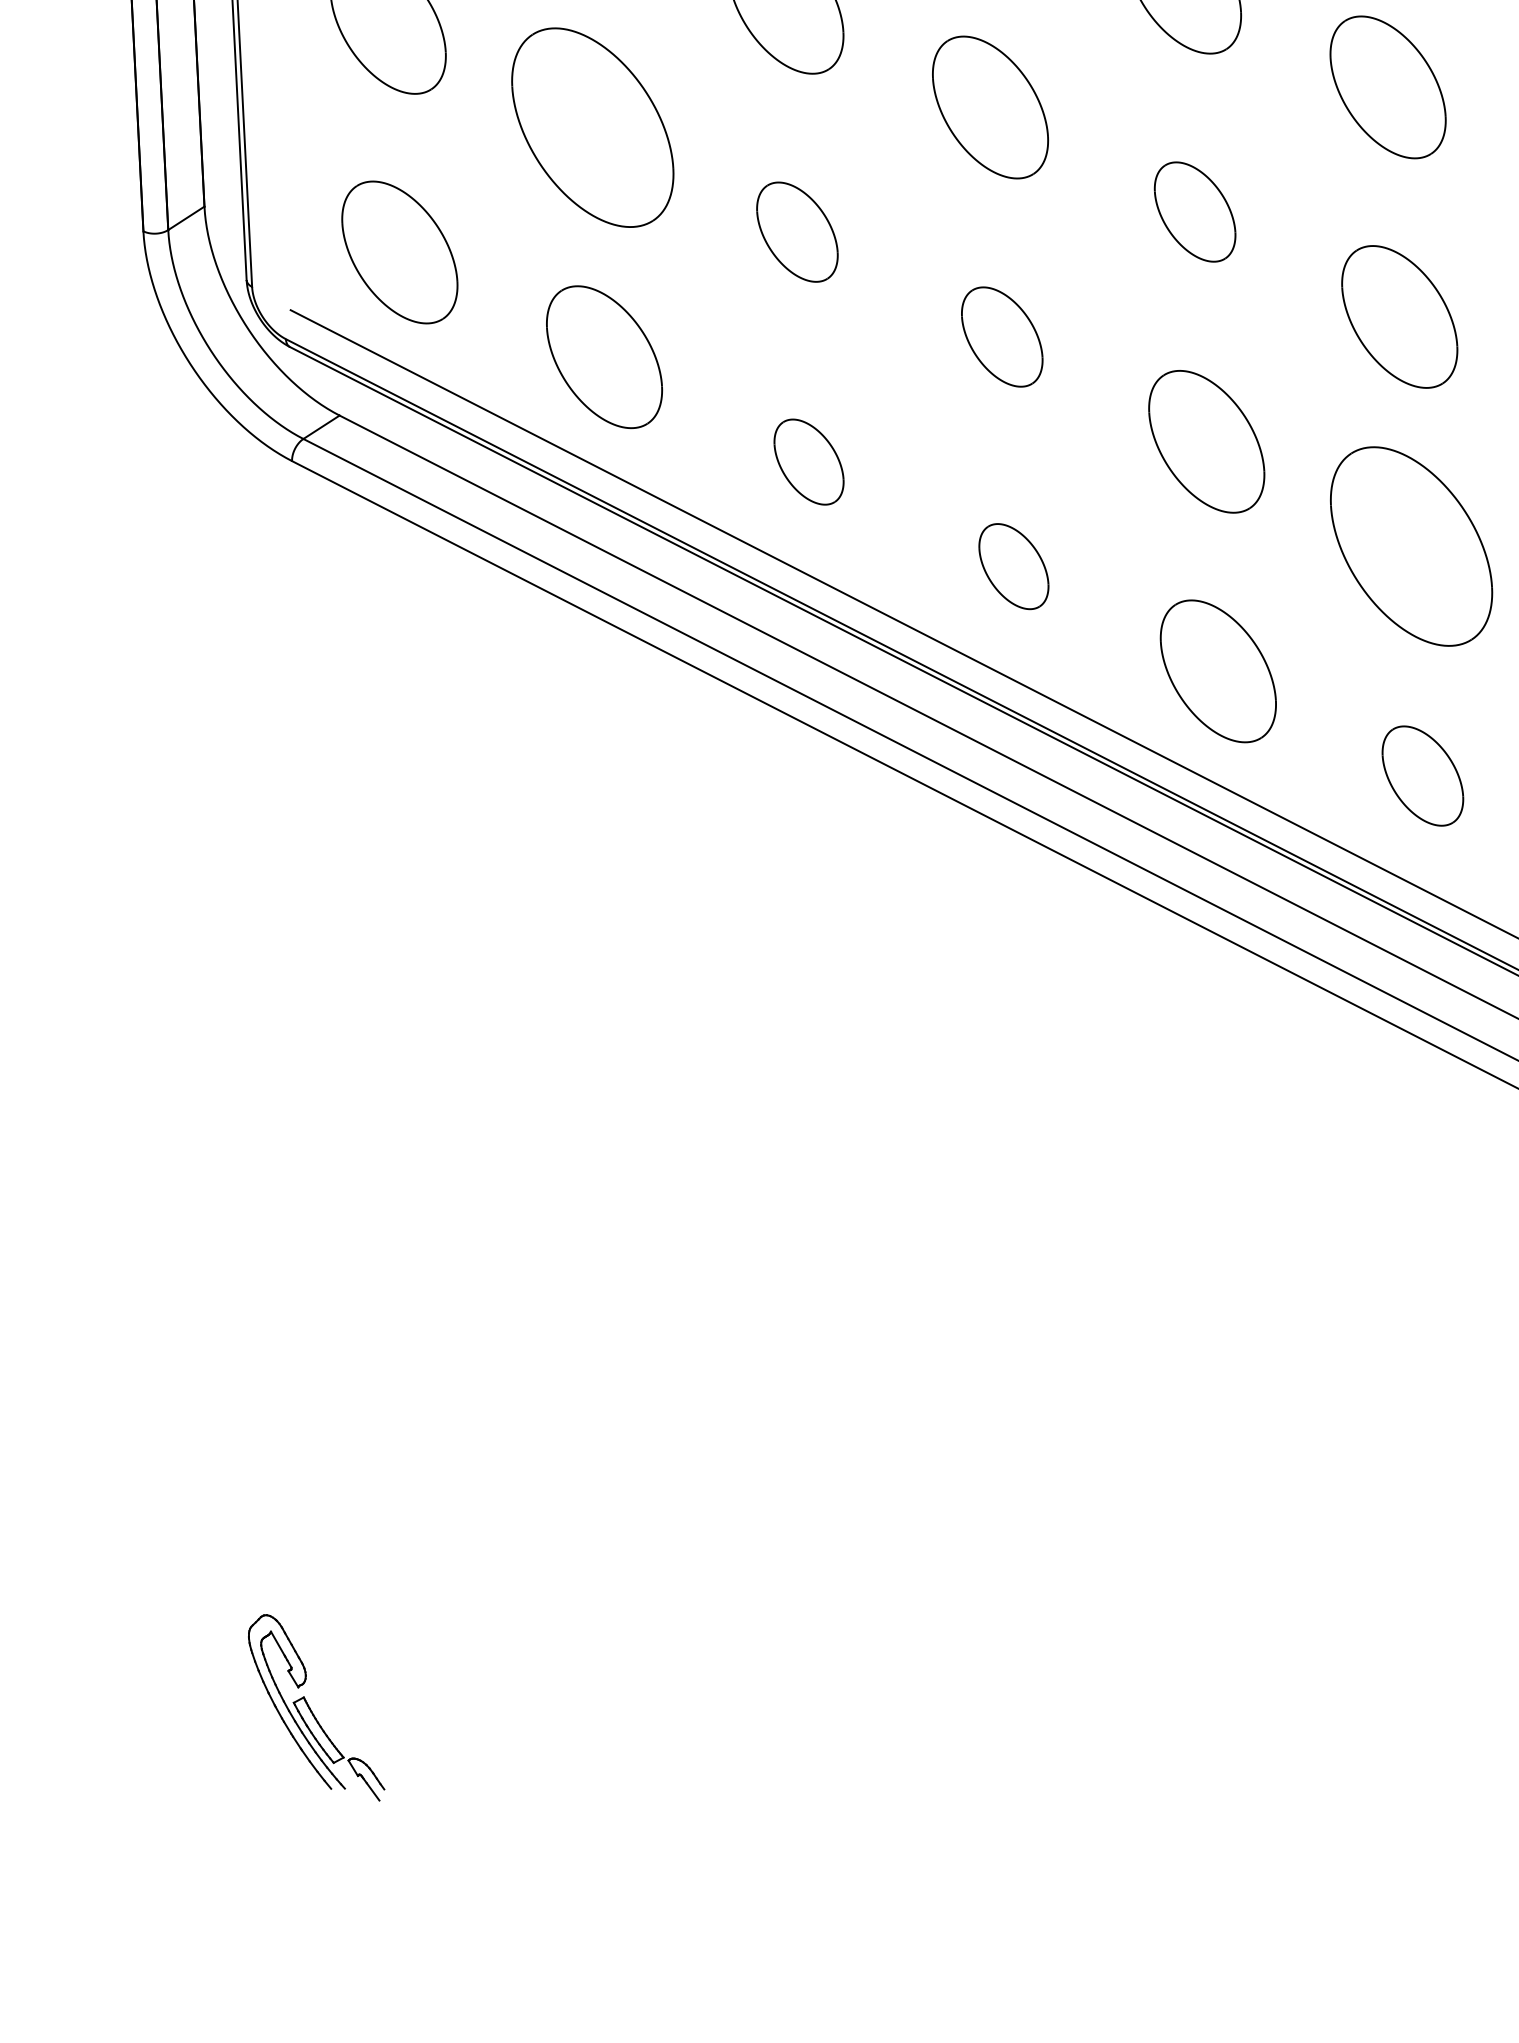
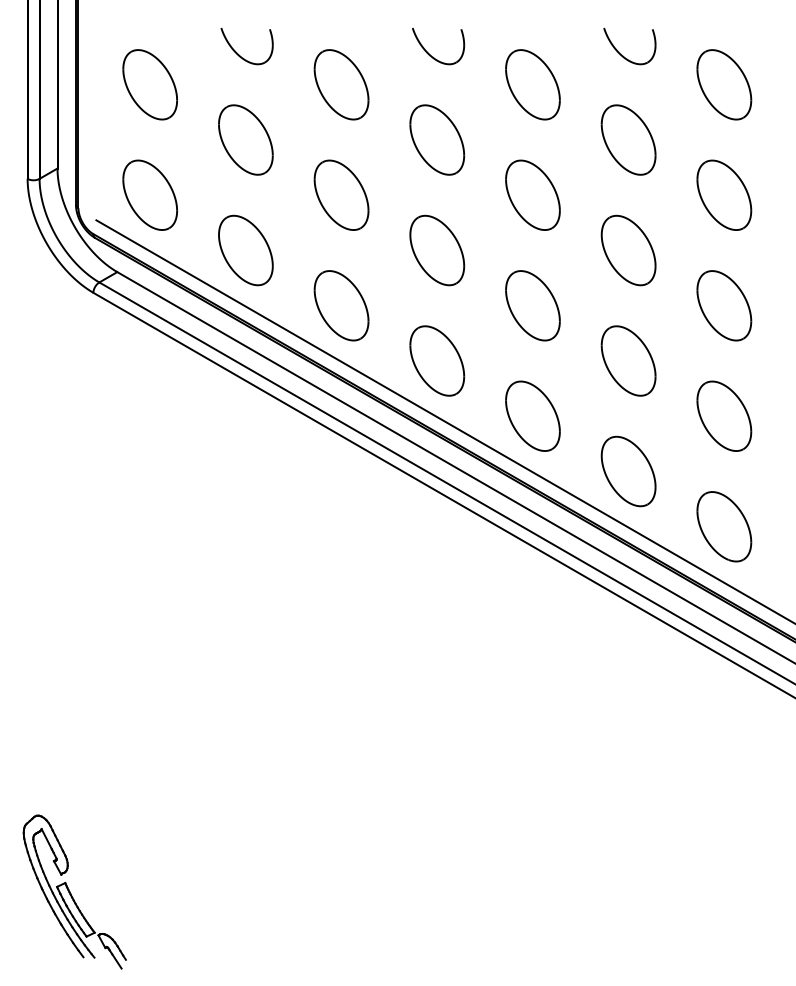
part: (591, 126) -> (245, 139), size x0.71
part: (1194, 210) -> (532, 194), size x1.43
part: (797, 230) -> (341, 194), size x1.43
part: (1002, 336) -> (437, 250), size x1.43
part: (808, 461) -> (341, 305), size x1.67
part: (1411, 545) -> (628, 360), size x0.71
part: (1014, 565) -> (437, 360), size x1.67
part: (1422, 776) -> (628, 471), size x1.43
part: (315, 1707) -> (74, 891), size x1.67

